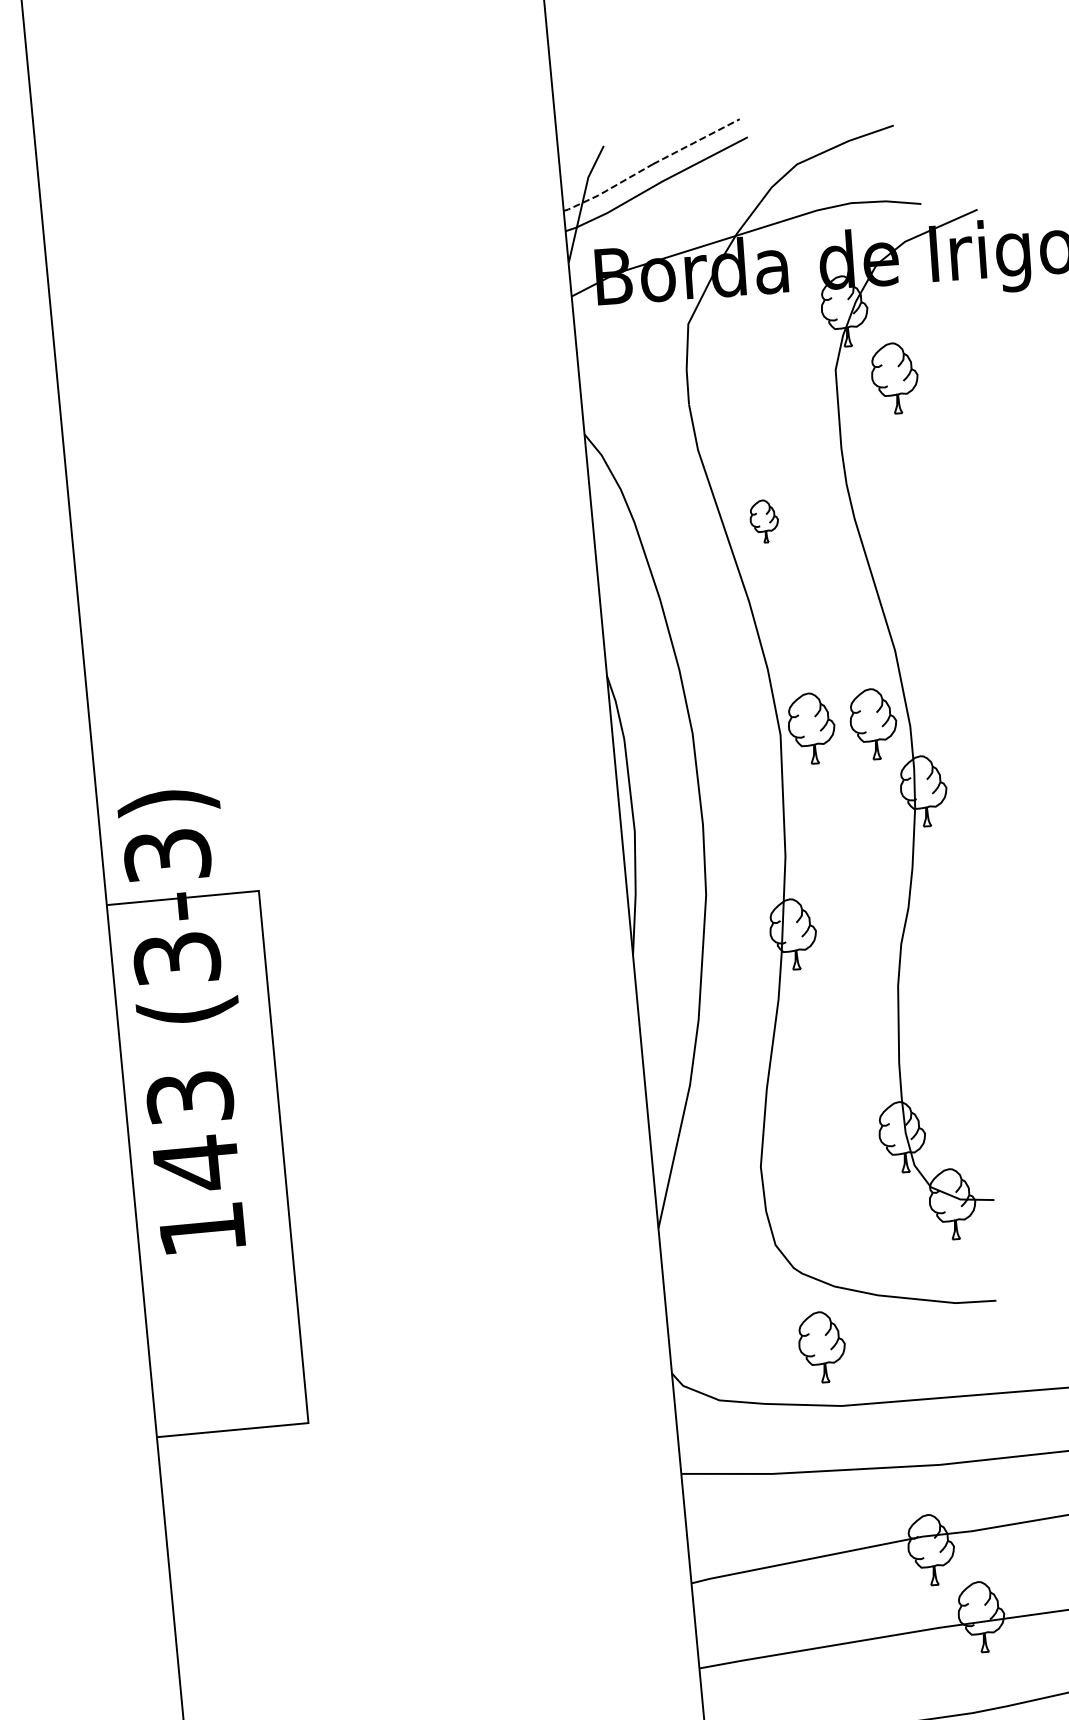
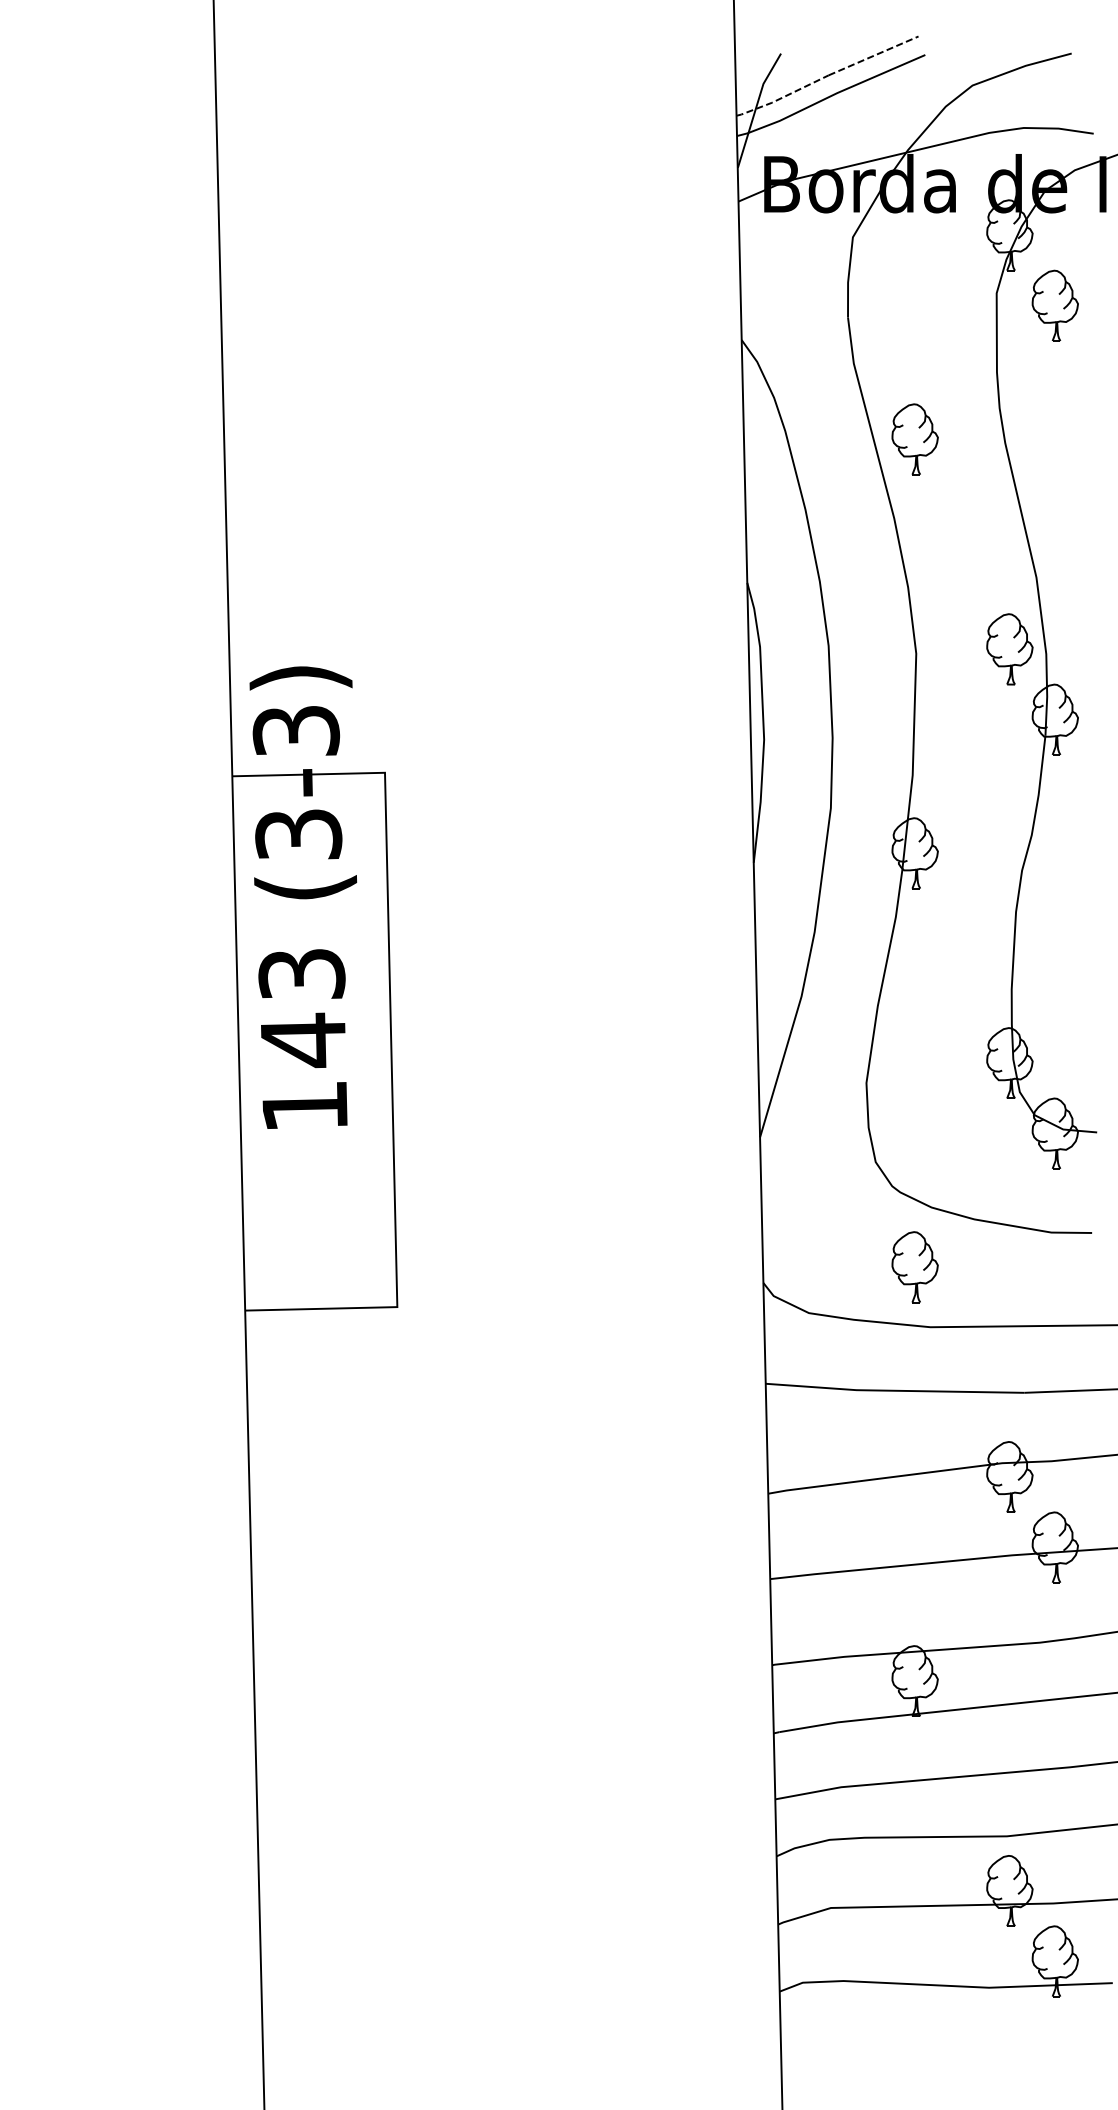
part: (763, 521) -> (914, 439), size x1.67
part: (811, 728) -> (947, 649), removed

